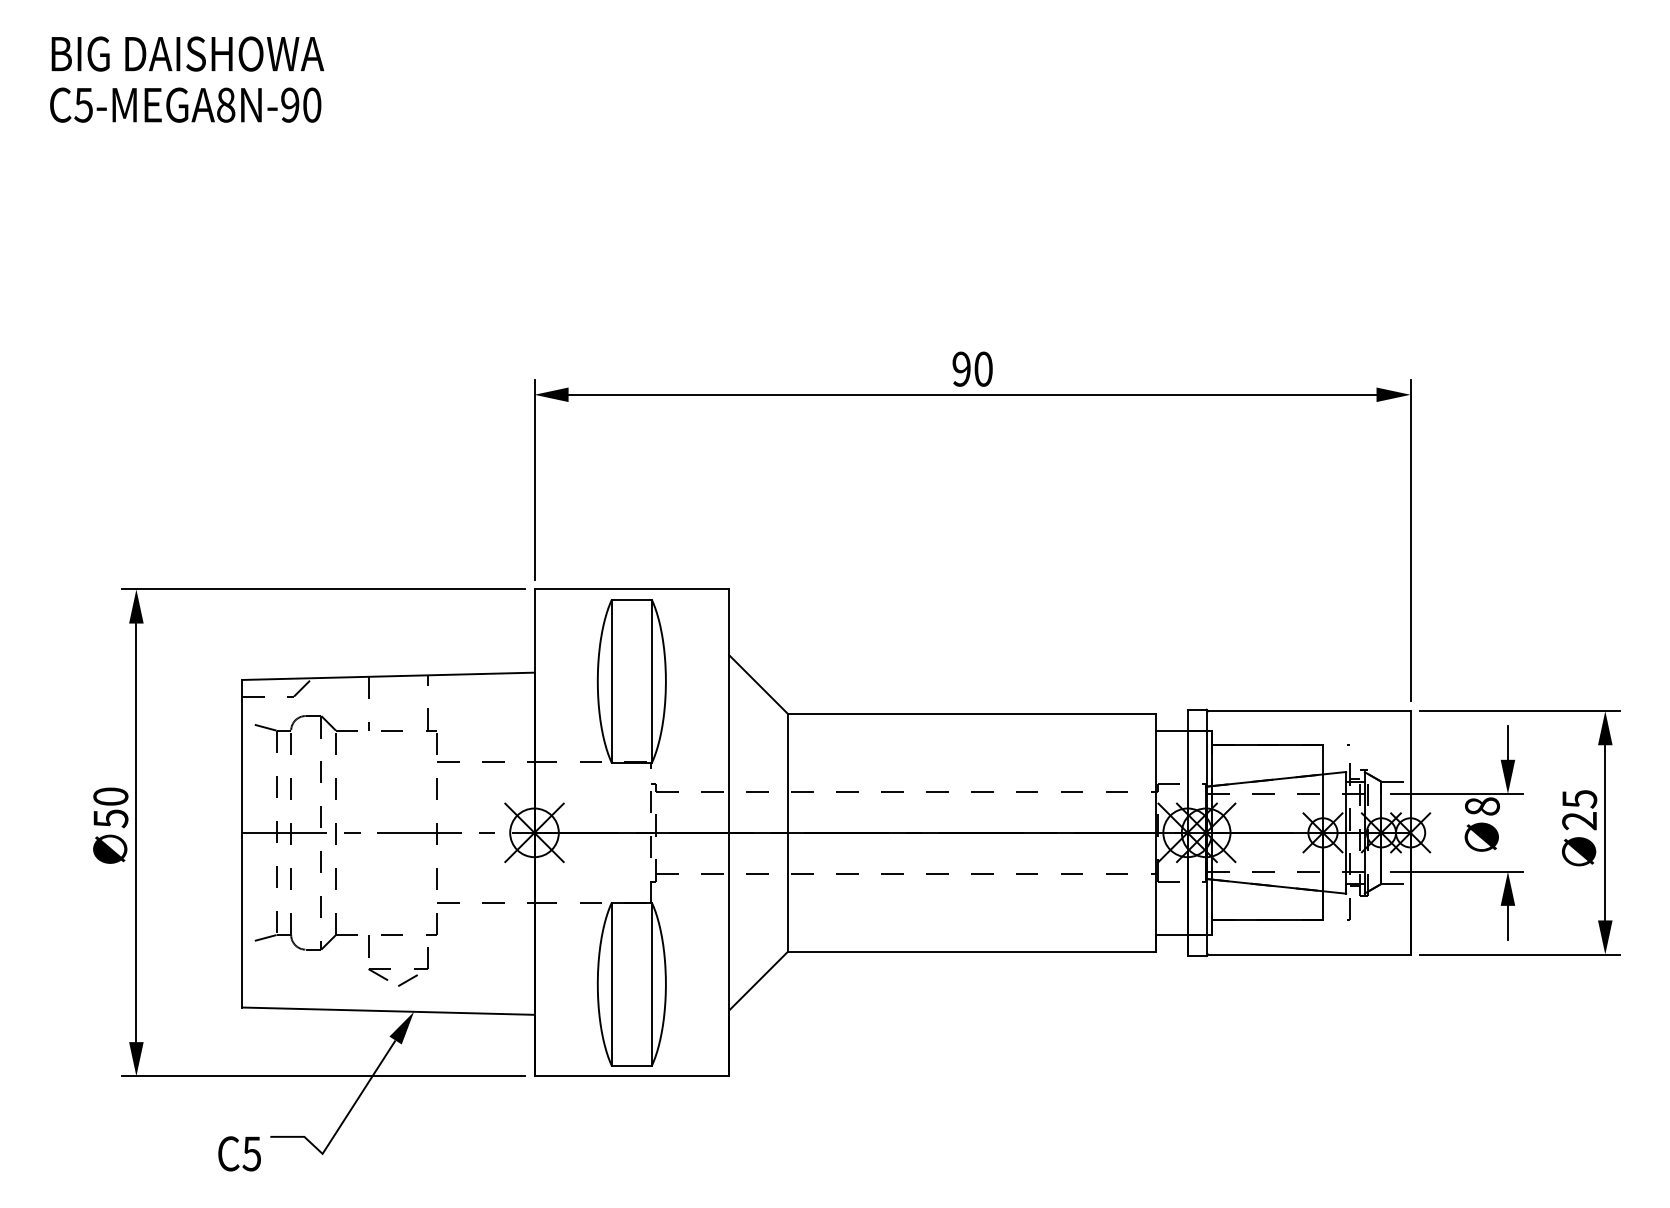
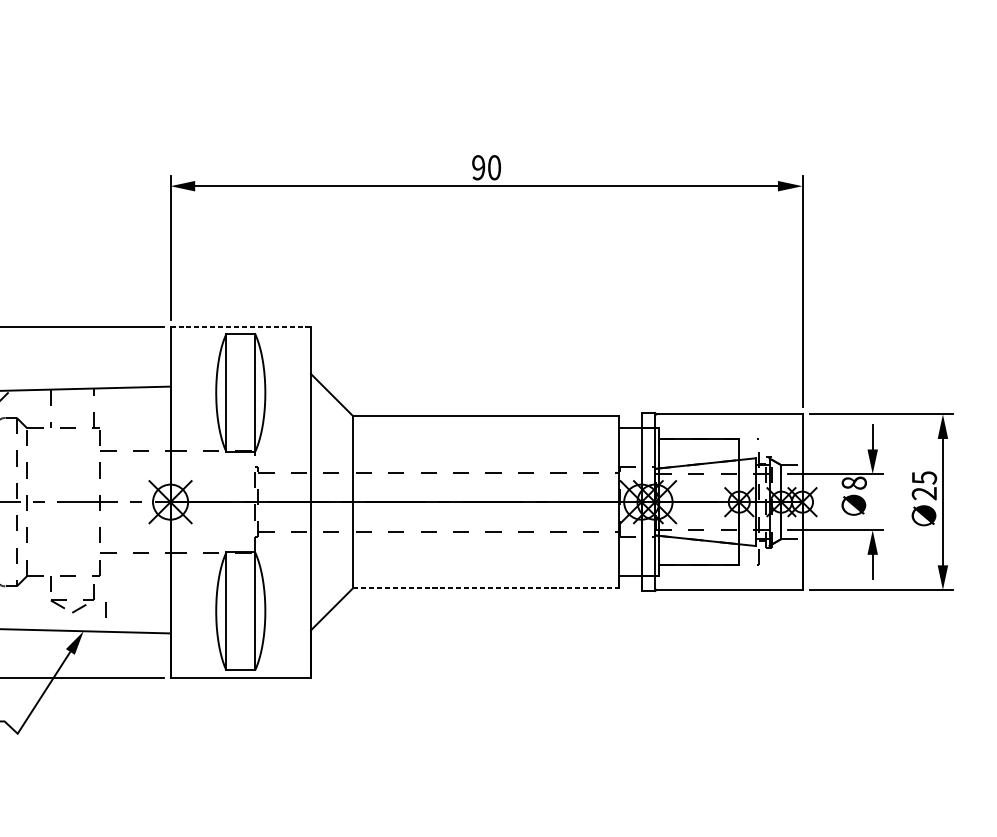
line: (632, 589) -> (241, 326), solid -> dashed
line: (971, 952) -> (485, 588), solid -> dashed
line: (444, 982) -> (105, 610), added

